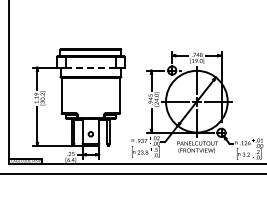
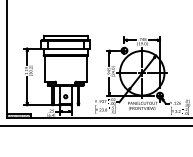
line: (90, 67) -> (65, 48), dashed -> solid

